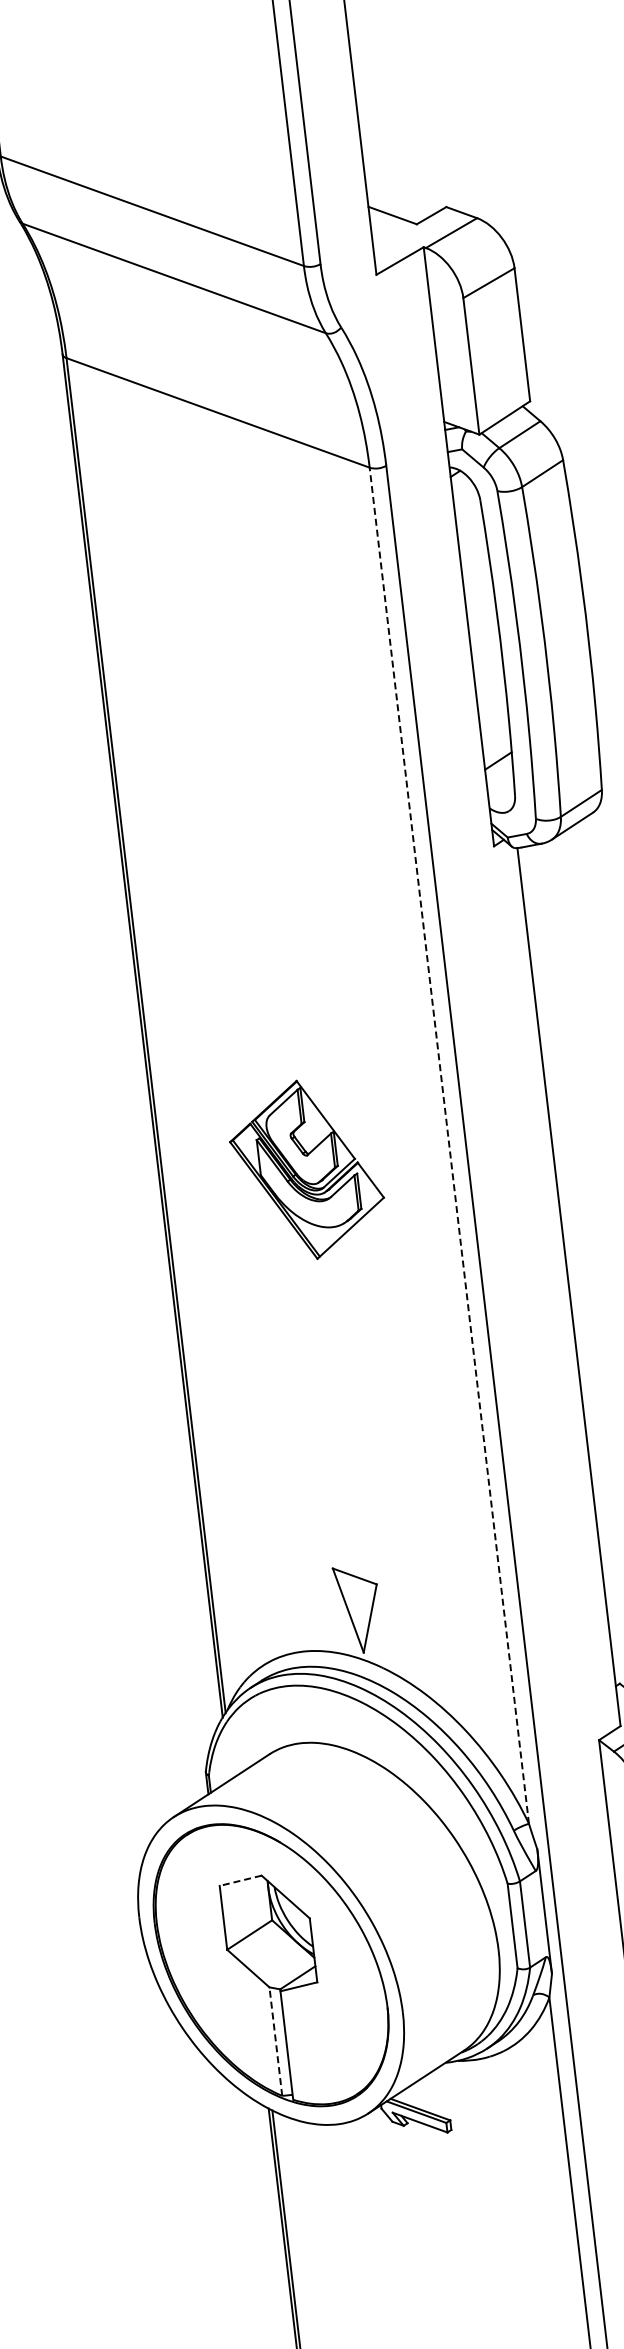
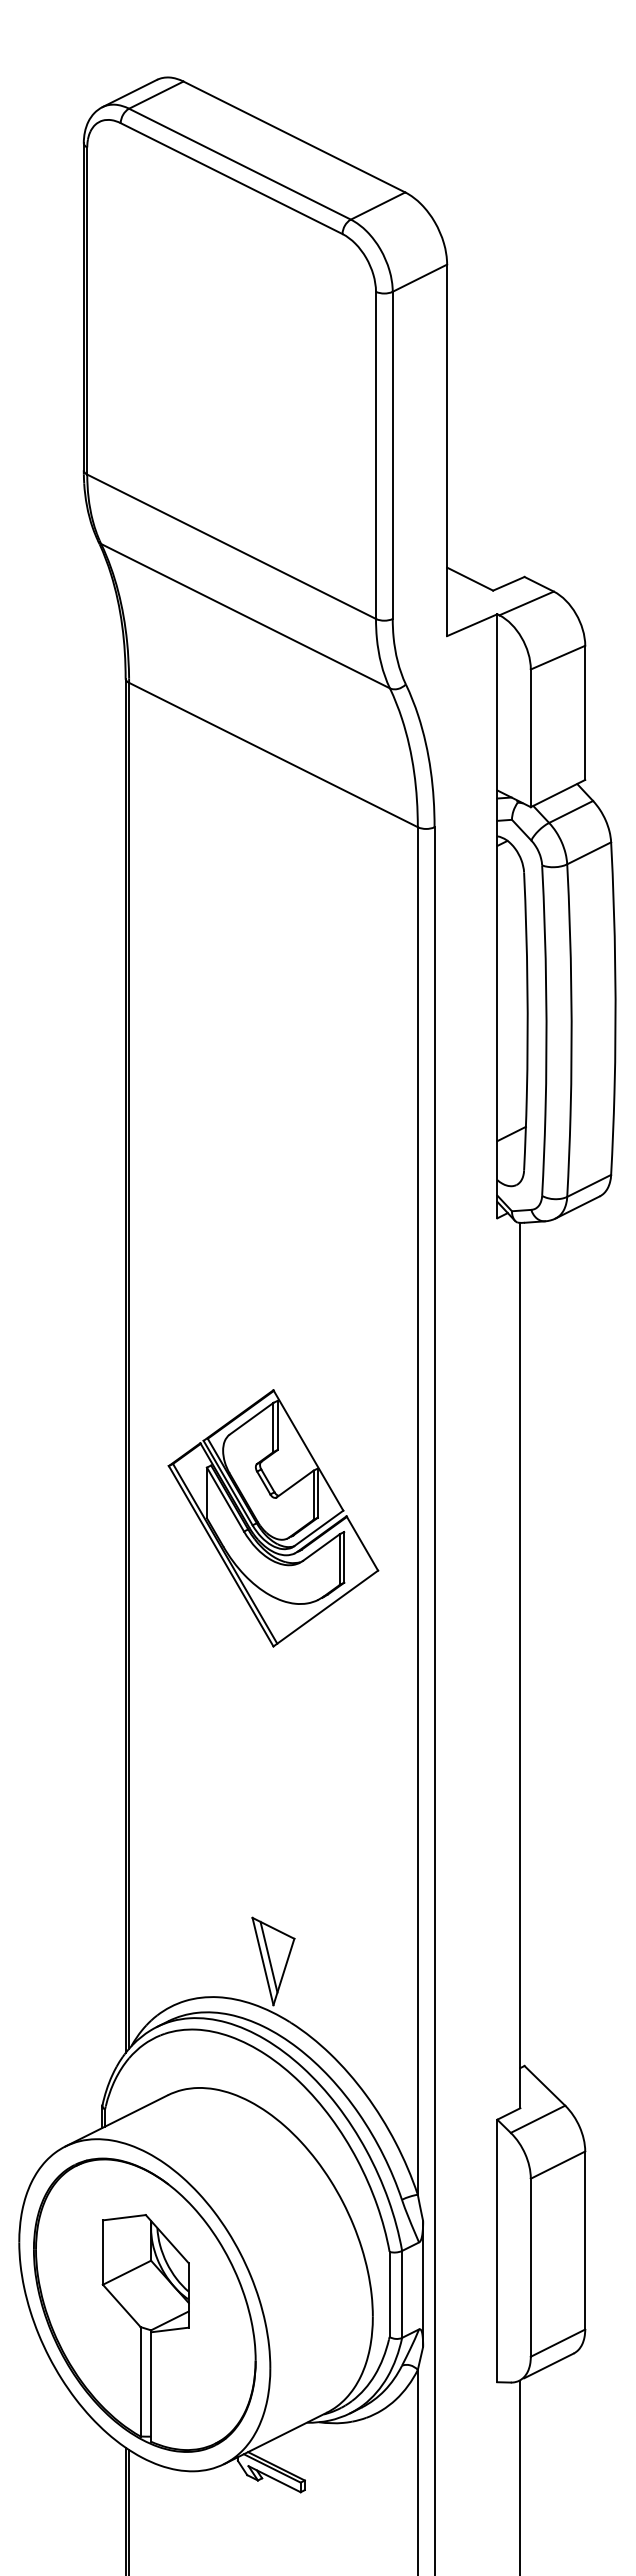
line: (449, 1146) -> (417, 1511), dashed -> solid
part: (307, 1170) -> (273, 1518), size x1.43
line: (353, 1604) -> (268, 1956), added
line: (240, 1880) -> (124, 2217), dashed -> solid
line: (275, 2041) -> (140, 2381), dashed -> solid

